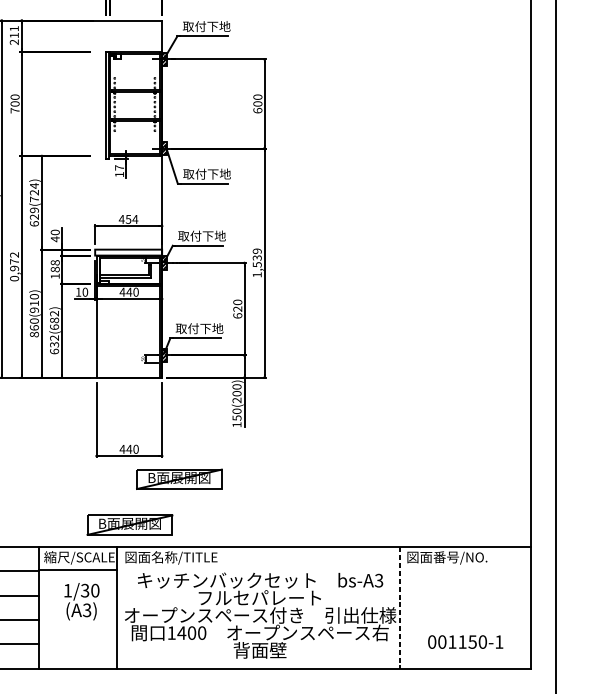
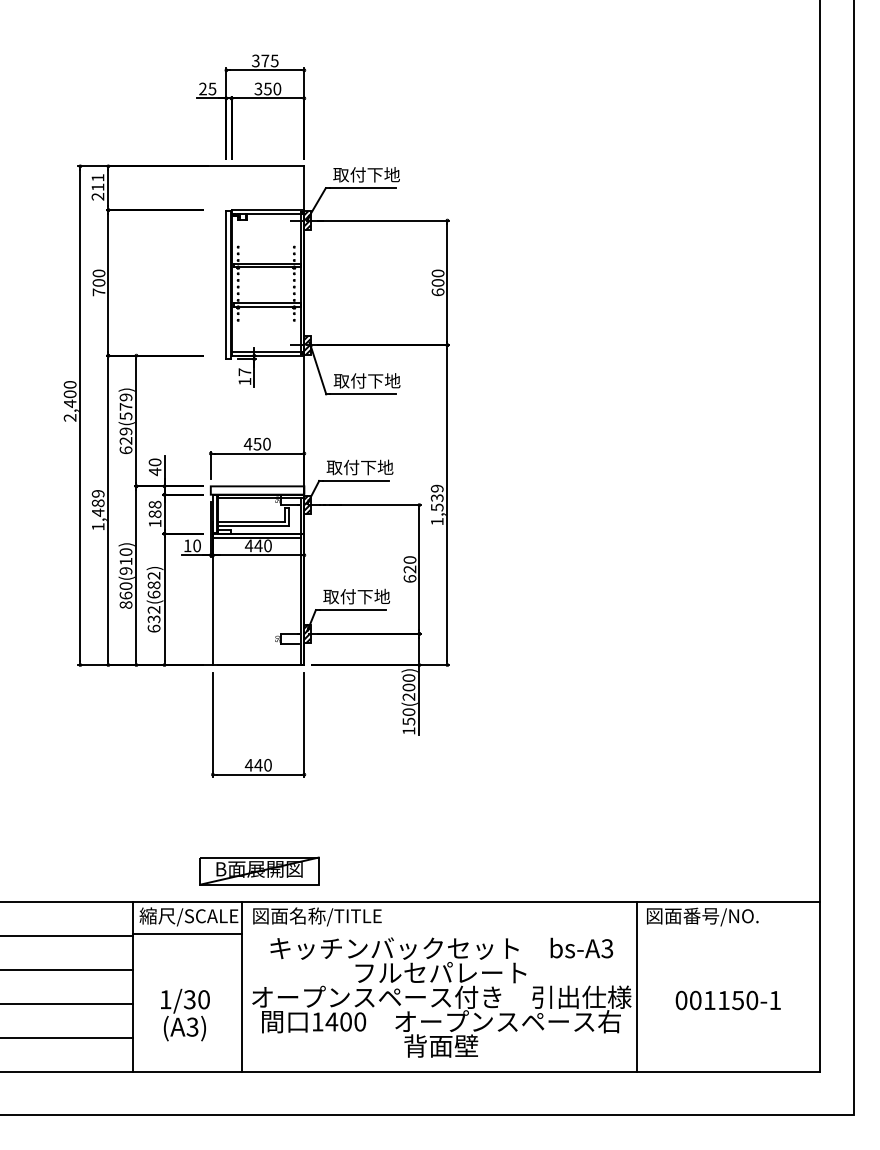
text: (34, 192) -> (125, 406), 629(724) -> 629(579)
text: (135, 218) -> (266, 443), 454 -> 450
text: (14, 266) -> (97, 510), 0,972 -> 1,489
part: (179, 478) -> (328, 806), removed
text: (82, 601) -> (185, 1014), moved
line: (400, 607) -> (637, 986), dashed -> solid
text: (465, 642) -> (727, 1000), moved

